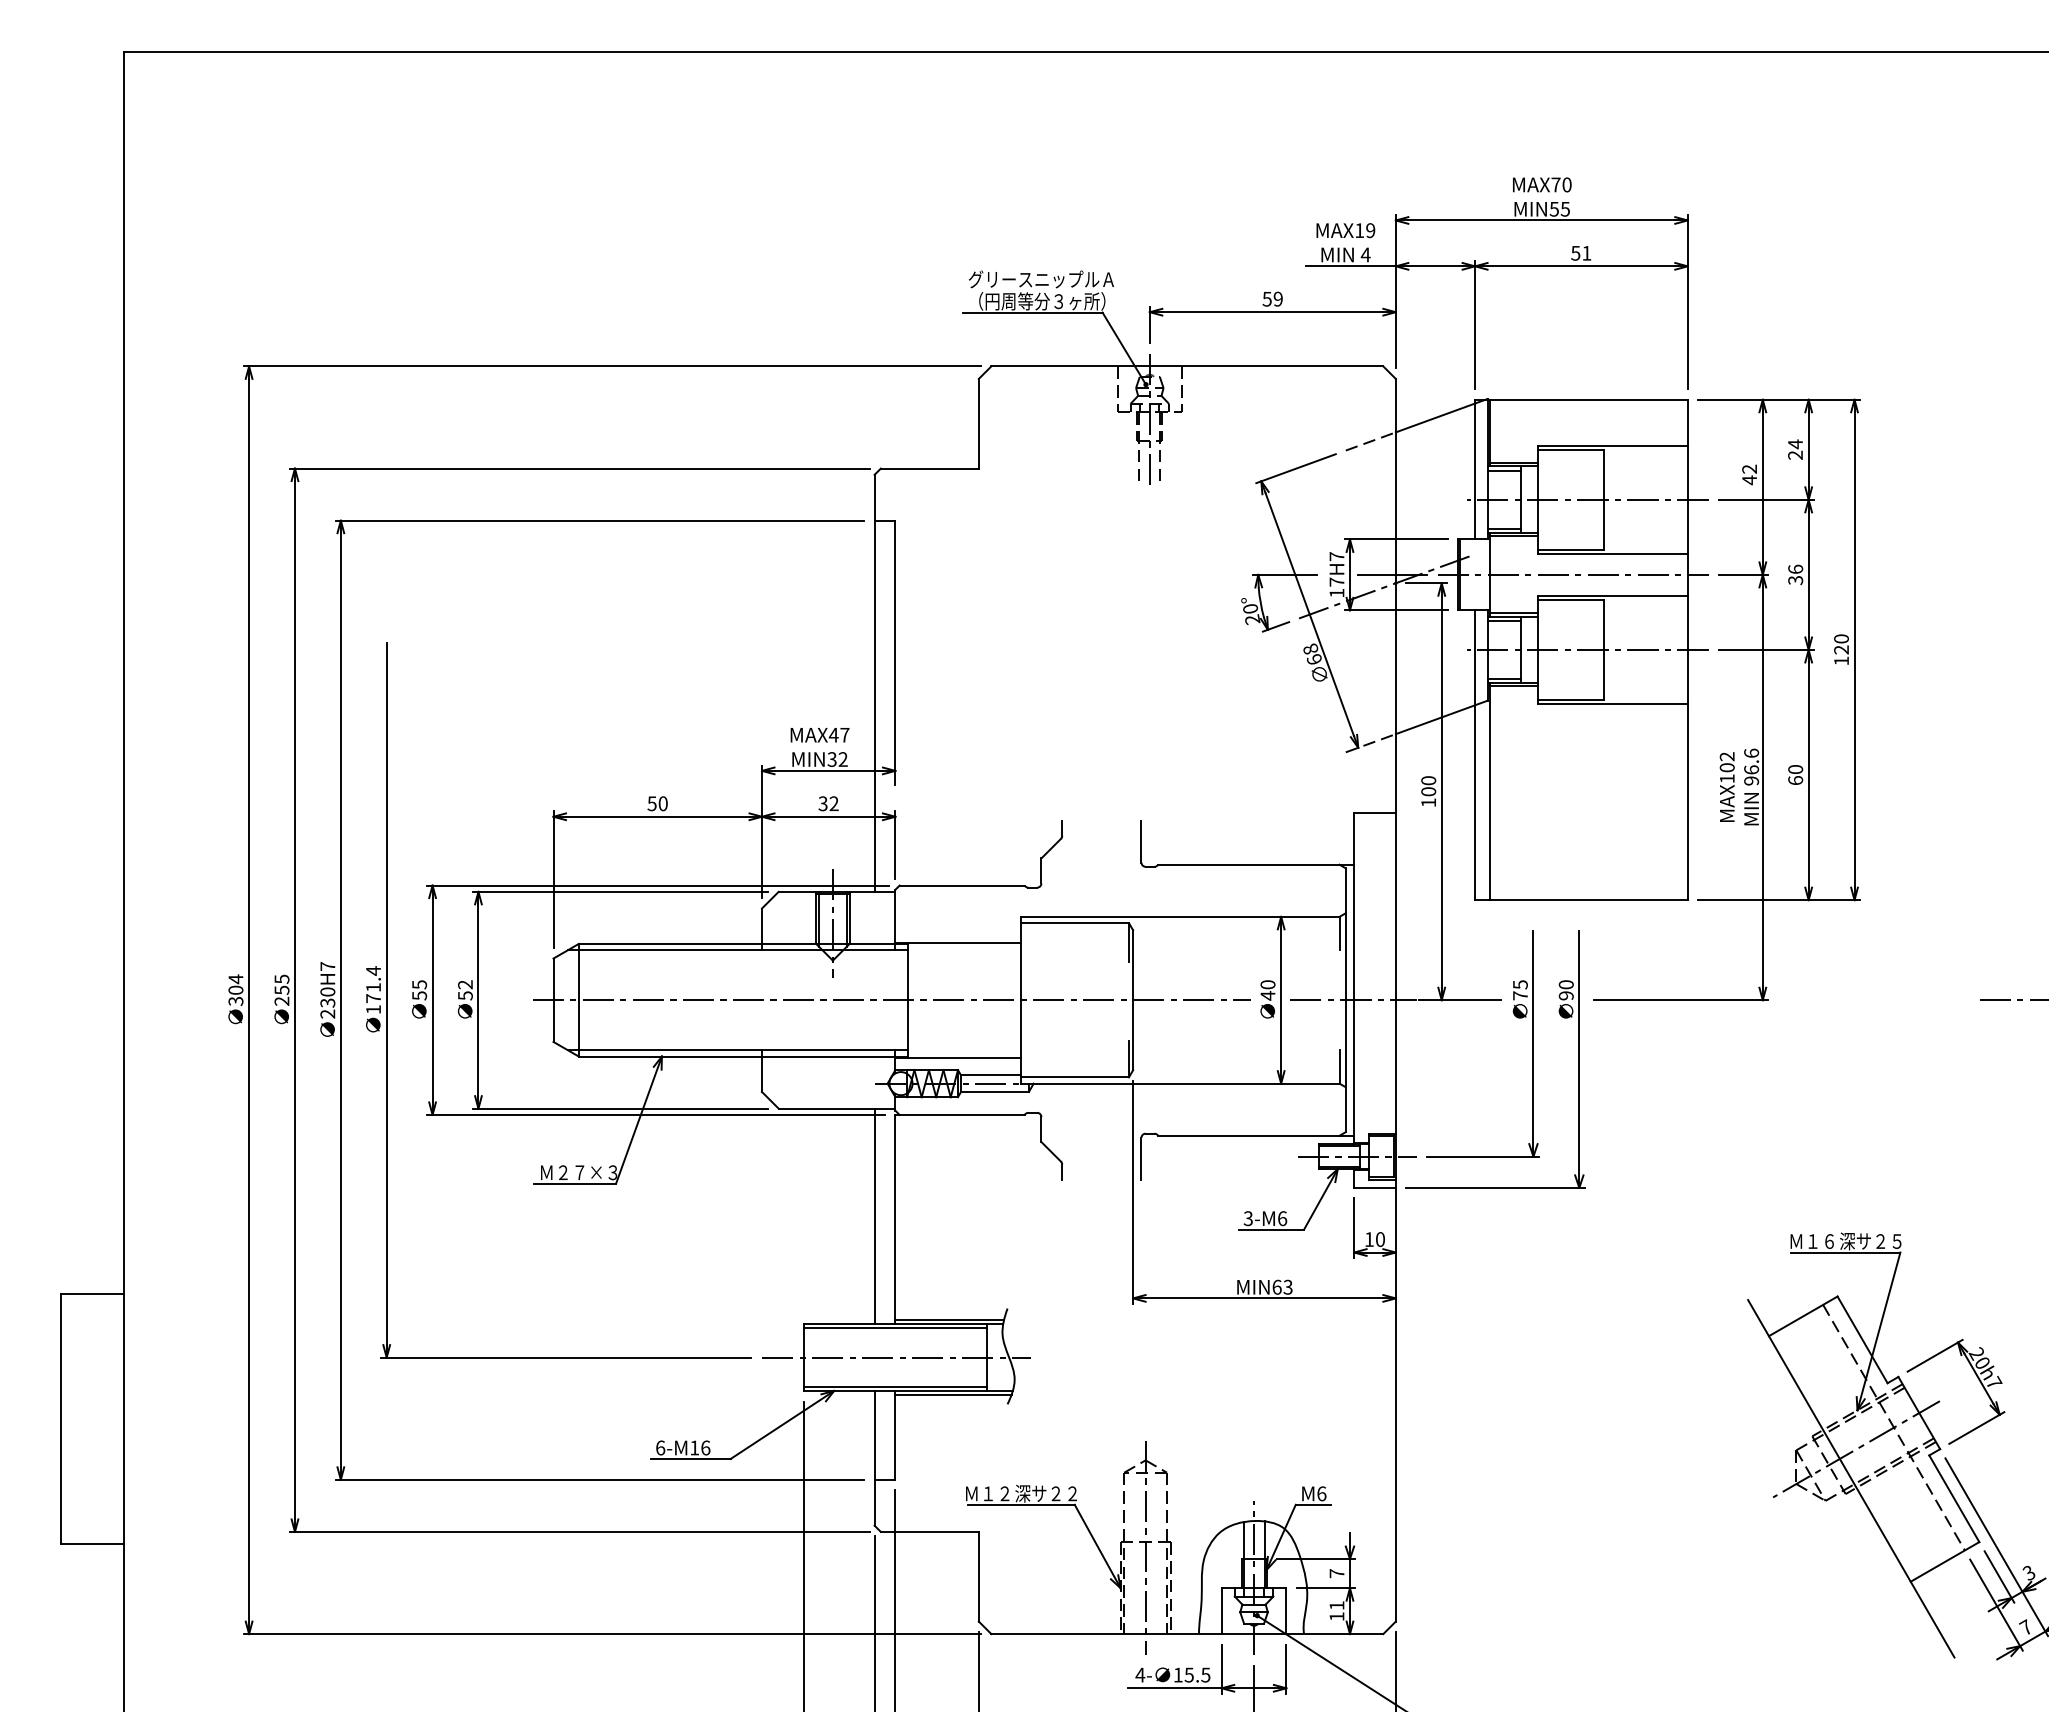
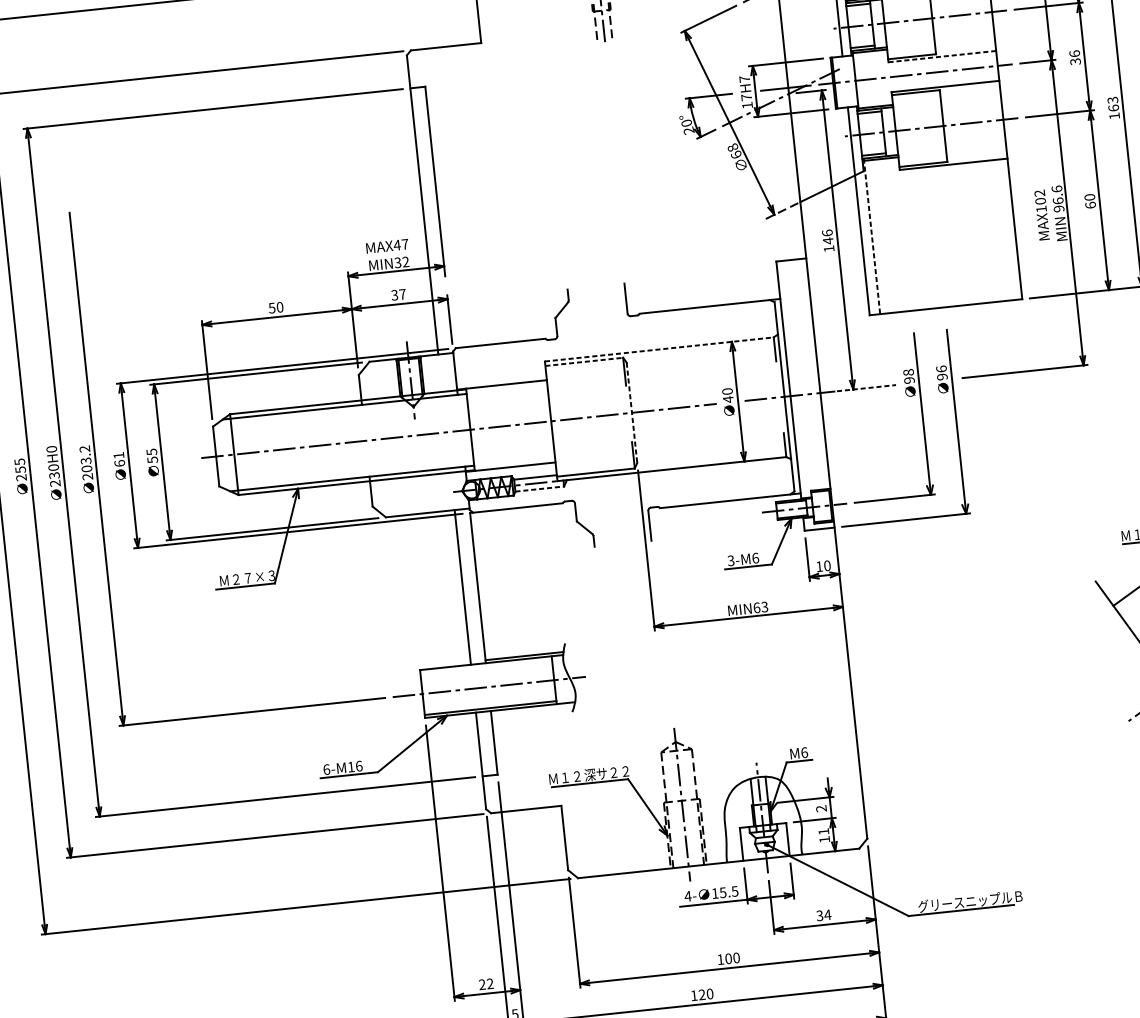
line: (1612, 554) -> (942, 56), solid -> dashed
text: (1841, 644) -> (1113, 104), 120 -> 163
text: (1428, 786) -> (827, 237), 100 -> 146
line: (1489, 792) -> (871, 236), solid -> dashed
text: (833, 803) -> (402, 294), 32 -> 37
line: (1180, 916) -> (659, 349), solid -> dashed
line: (1075, 923) -> (584, 362), solid -> dashed
text: (327, 966) -> (51, 449), 230H7 -> 230H0
text: (465, 984) -> (151, 451), 52 -> 55
text: (1565, 984) -> (940, 368), 90 -> 96
text: (373, 990) -> (86, 463), 171.4 -> 203.2
text: (419, 990) -> (119, 459), 55 -> 61
text: (1520, 990) -> (909, 376), 75 -> 98
line: (1133, 1000) -> (632, 412), solid -> dashed
line: (1460, 1000) -> (866, 388), solid -> dashed
line: (994, 1091) -> (539, 488), solid -> dashed
line: (895, 1328) -> (486, 666), removed
line: (953, 1395) -> (532, 709), removed
text: (1336, 1573) -> (821, 808), 7 -> 2

